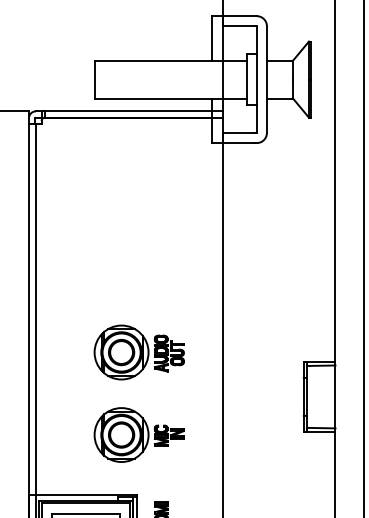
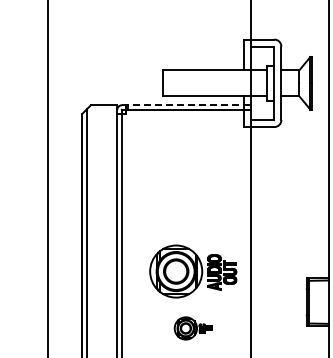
line: (129, 111) -> (186, 105), solid -> dashed
part: (139, 352) -> (193, 271), size x1.4
part: (138, 435) -> (192, 328), size x0.6

